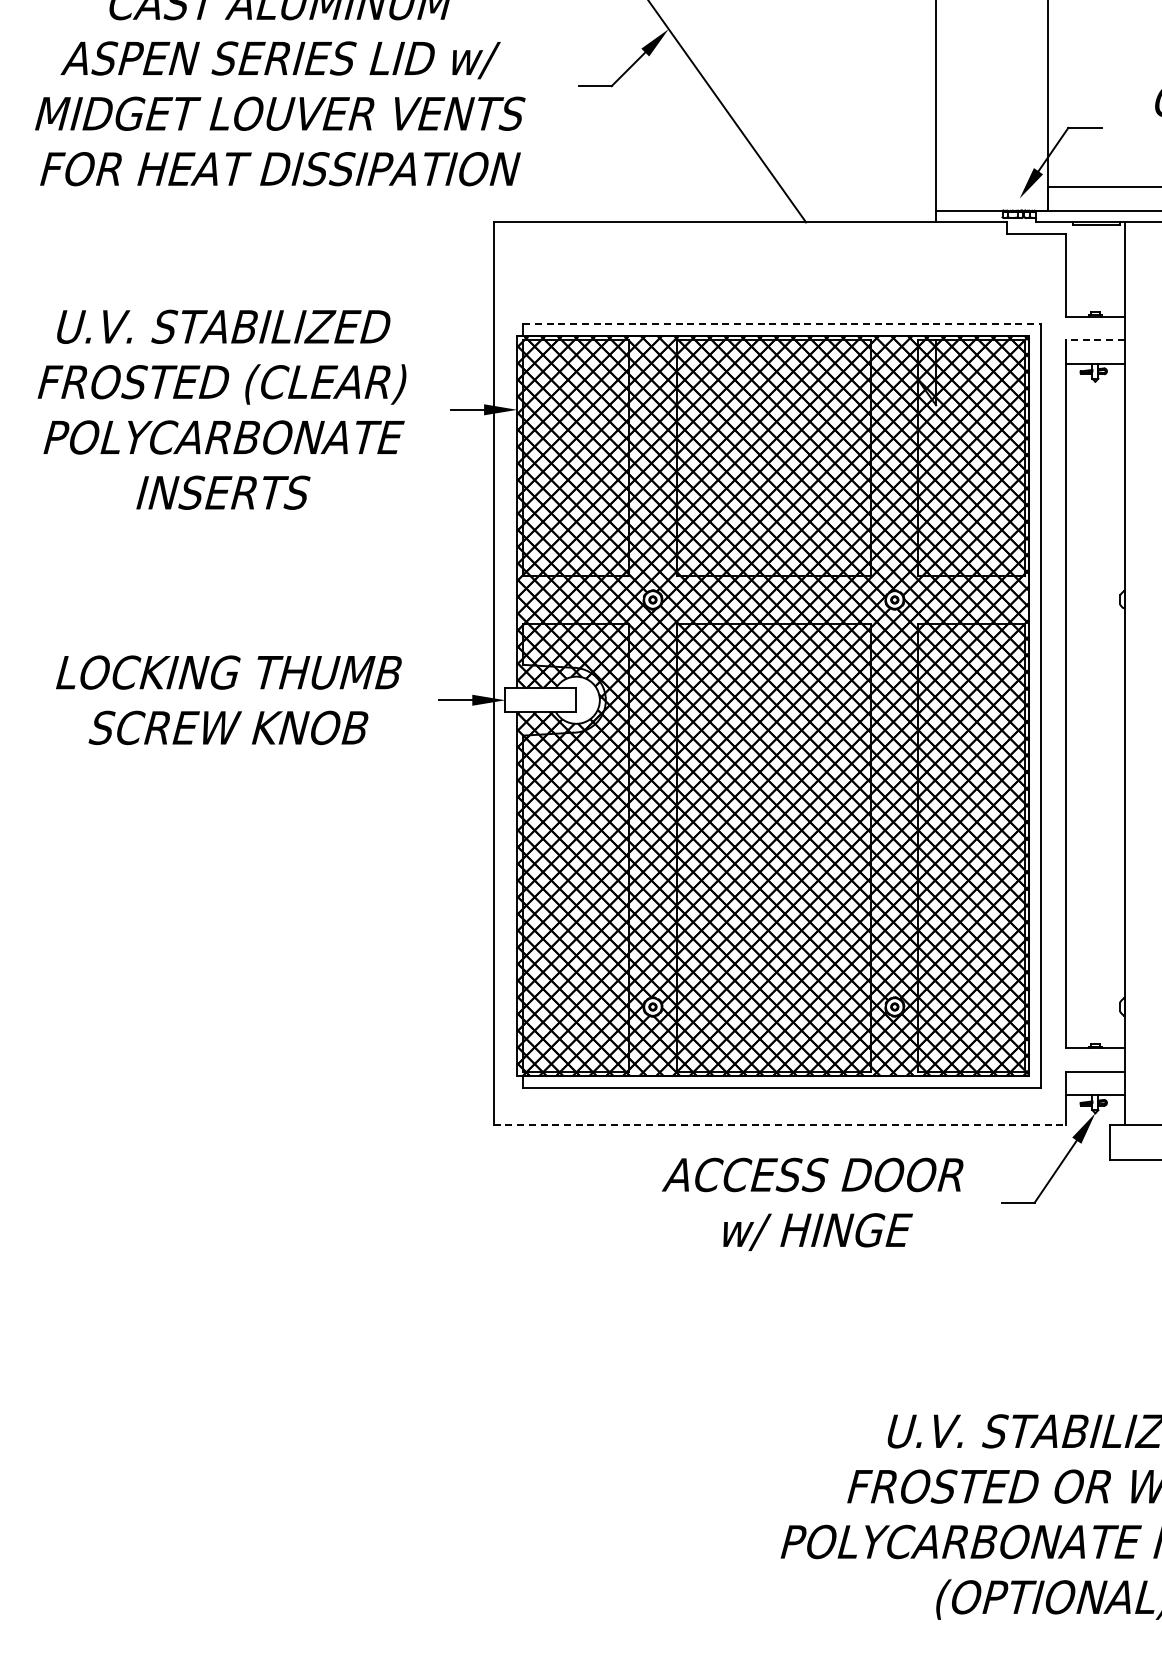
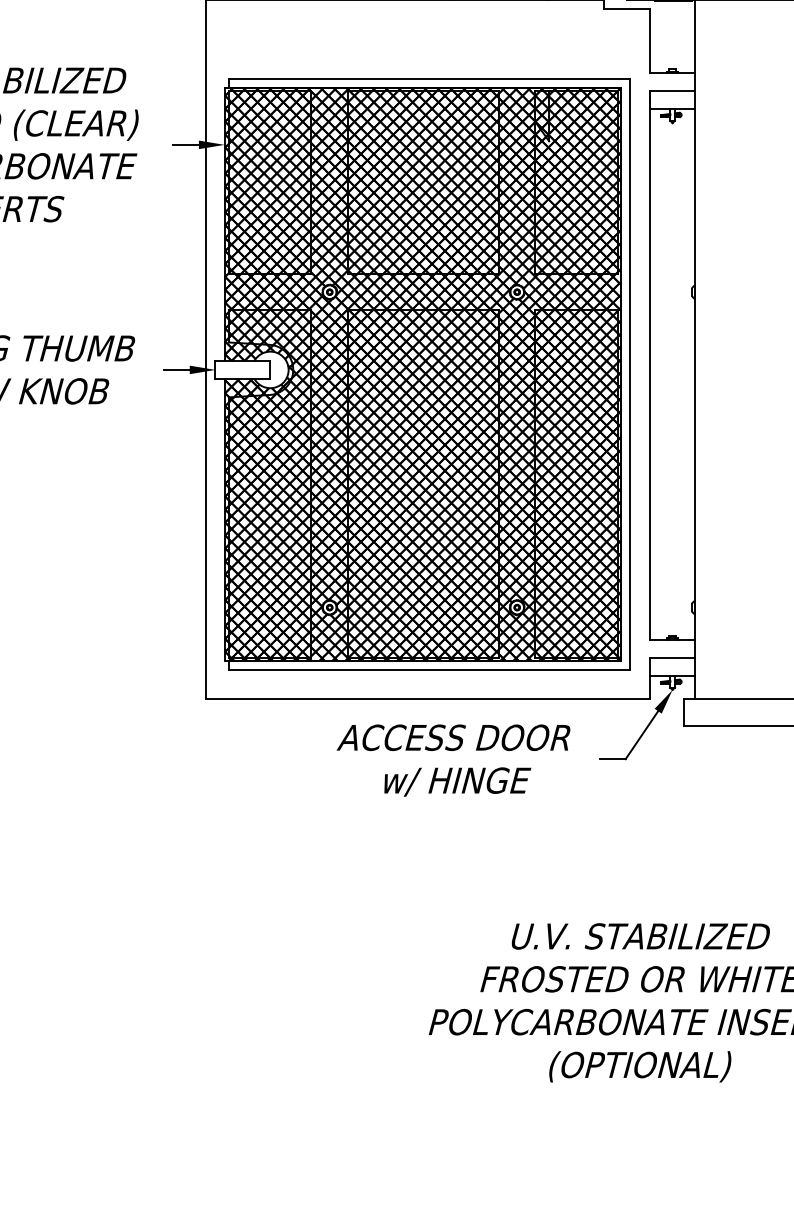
line: (782, 324) -> (430, 78), dashed -> solid
line: (1094, 340) -> (671, 91), dashed -> solid
line: (780, 1124) -> (428, 698), dashed -> solid

